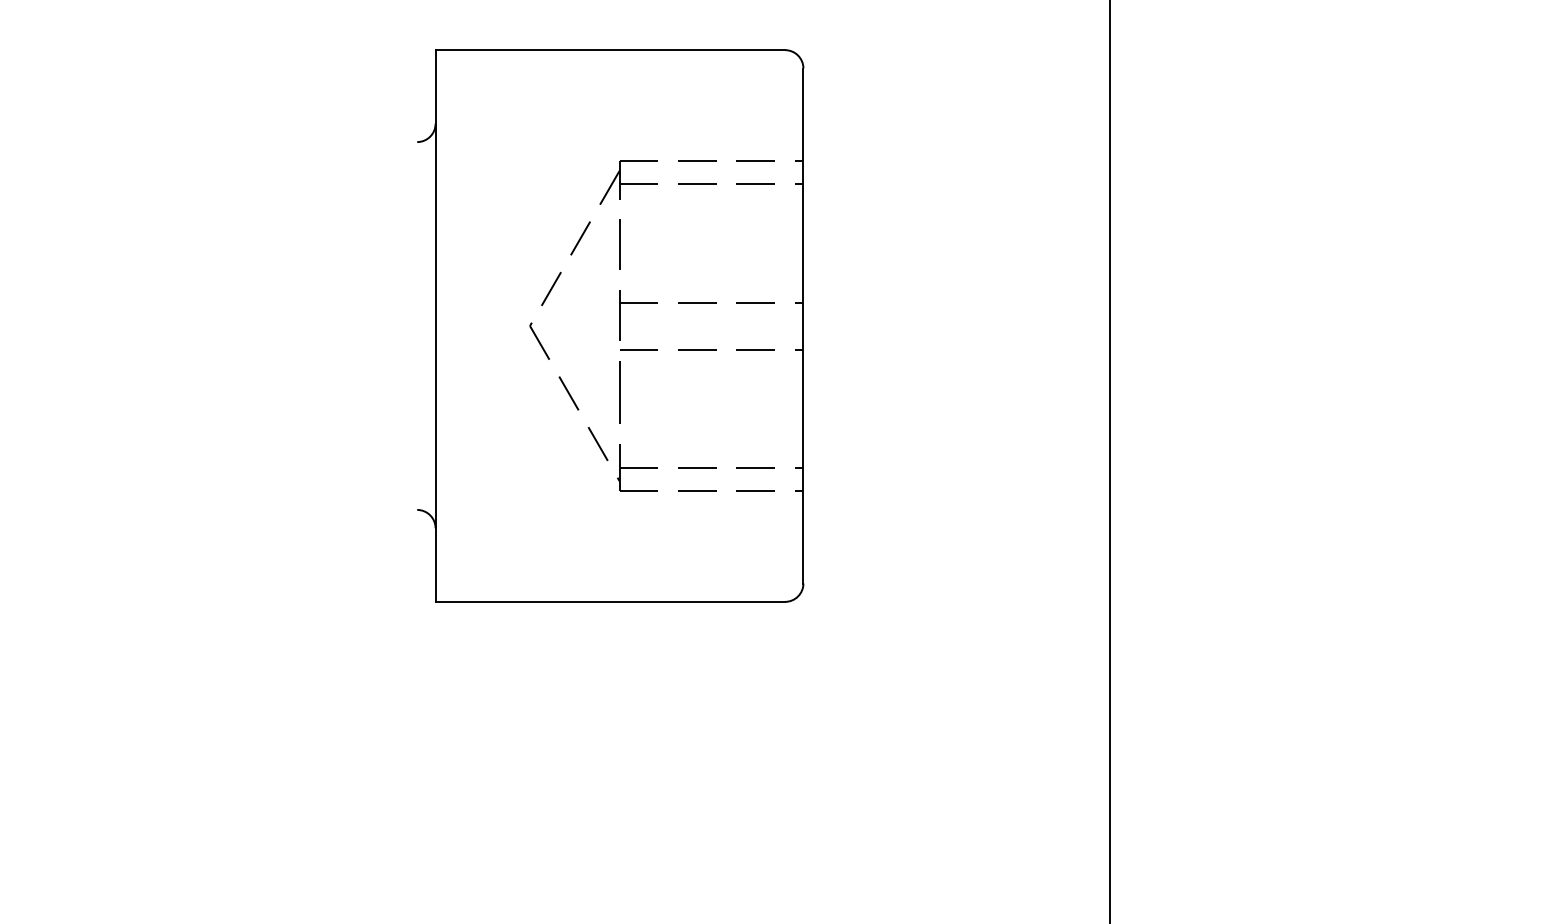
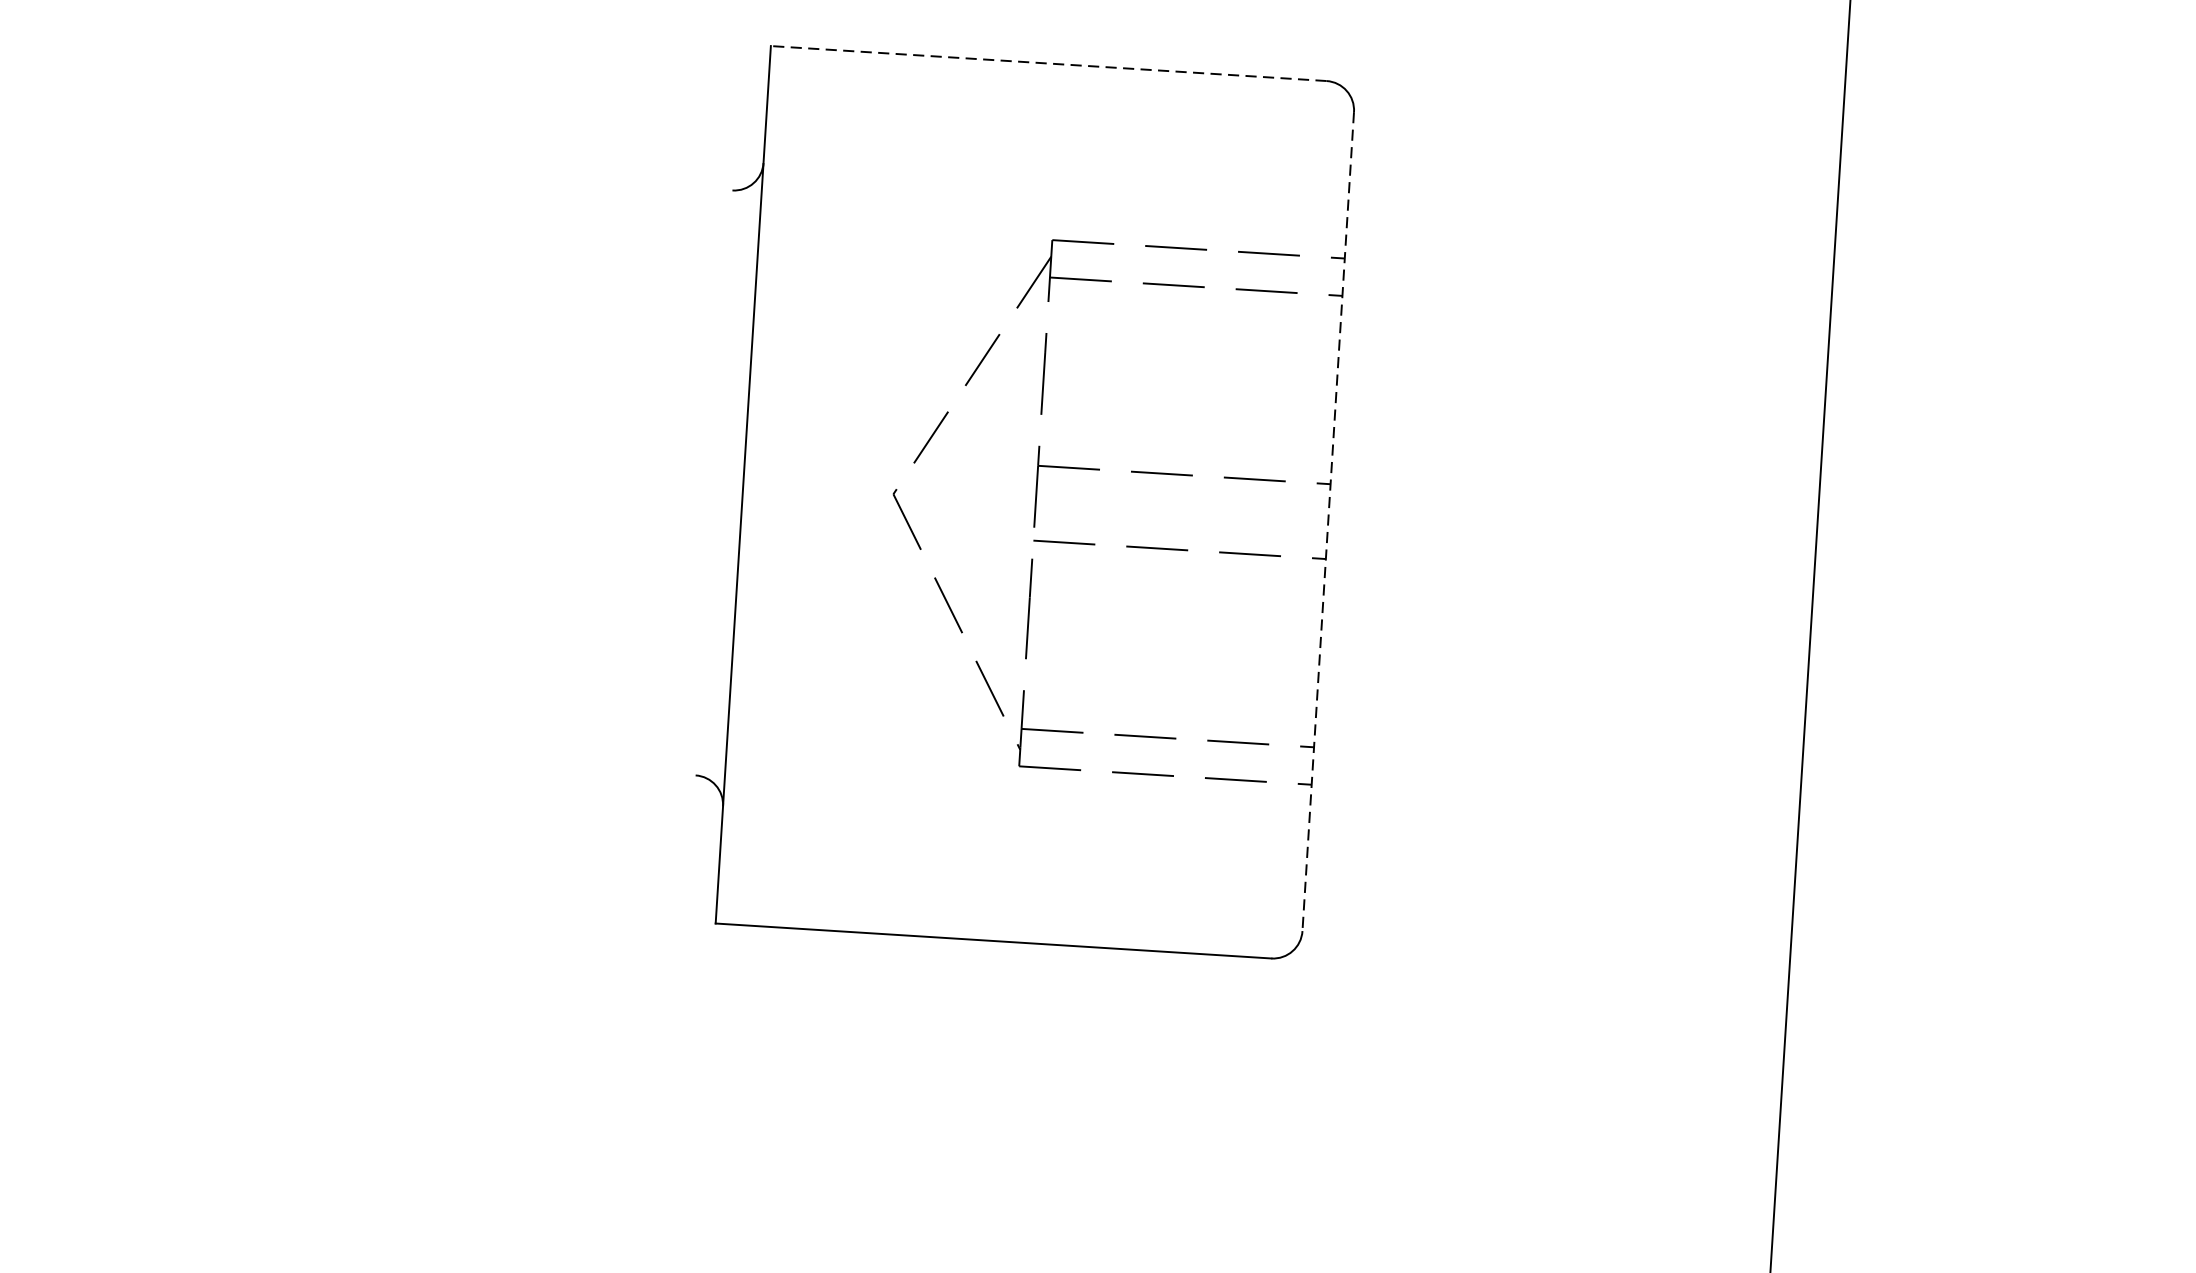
line: (610, 50) -> (1048, 64), solid -> dashed
line: (803, 326) -> (1328, 522), solid -> dashed

